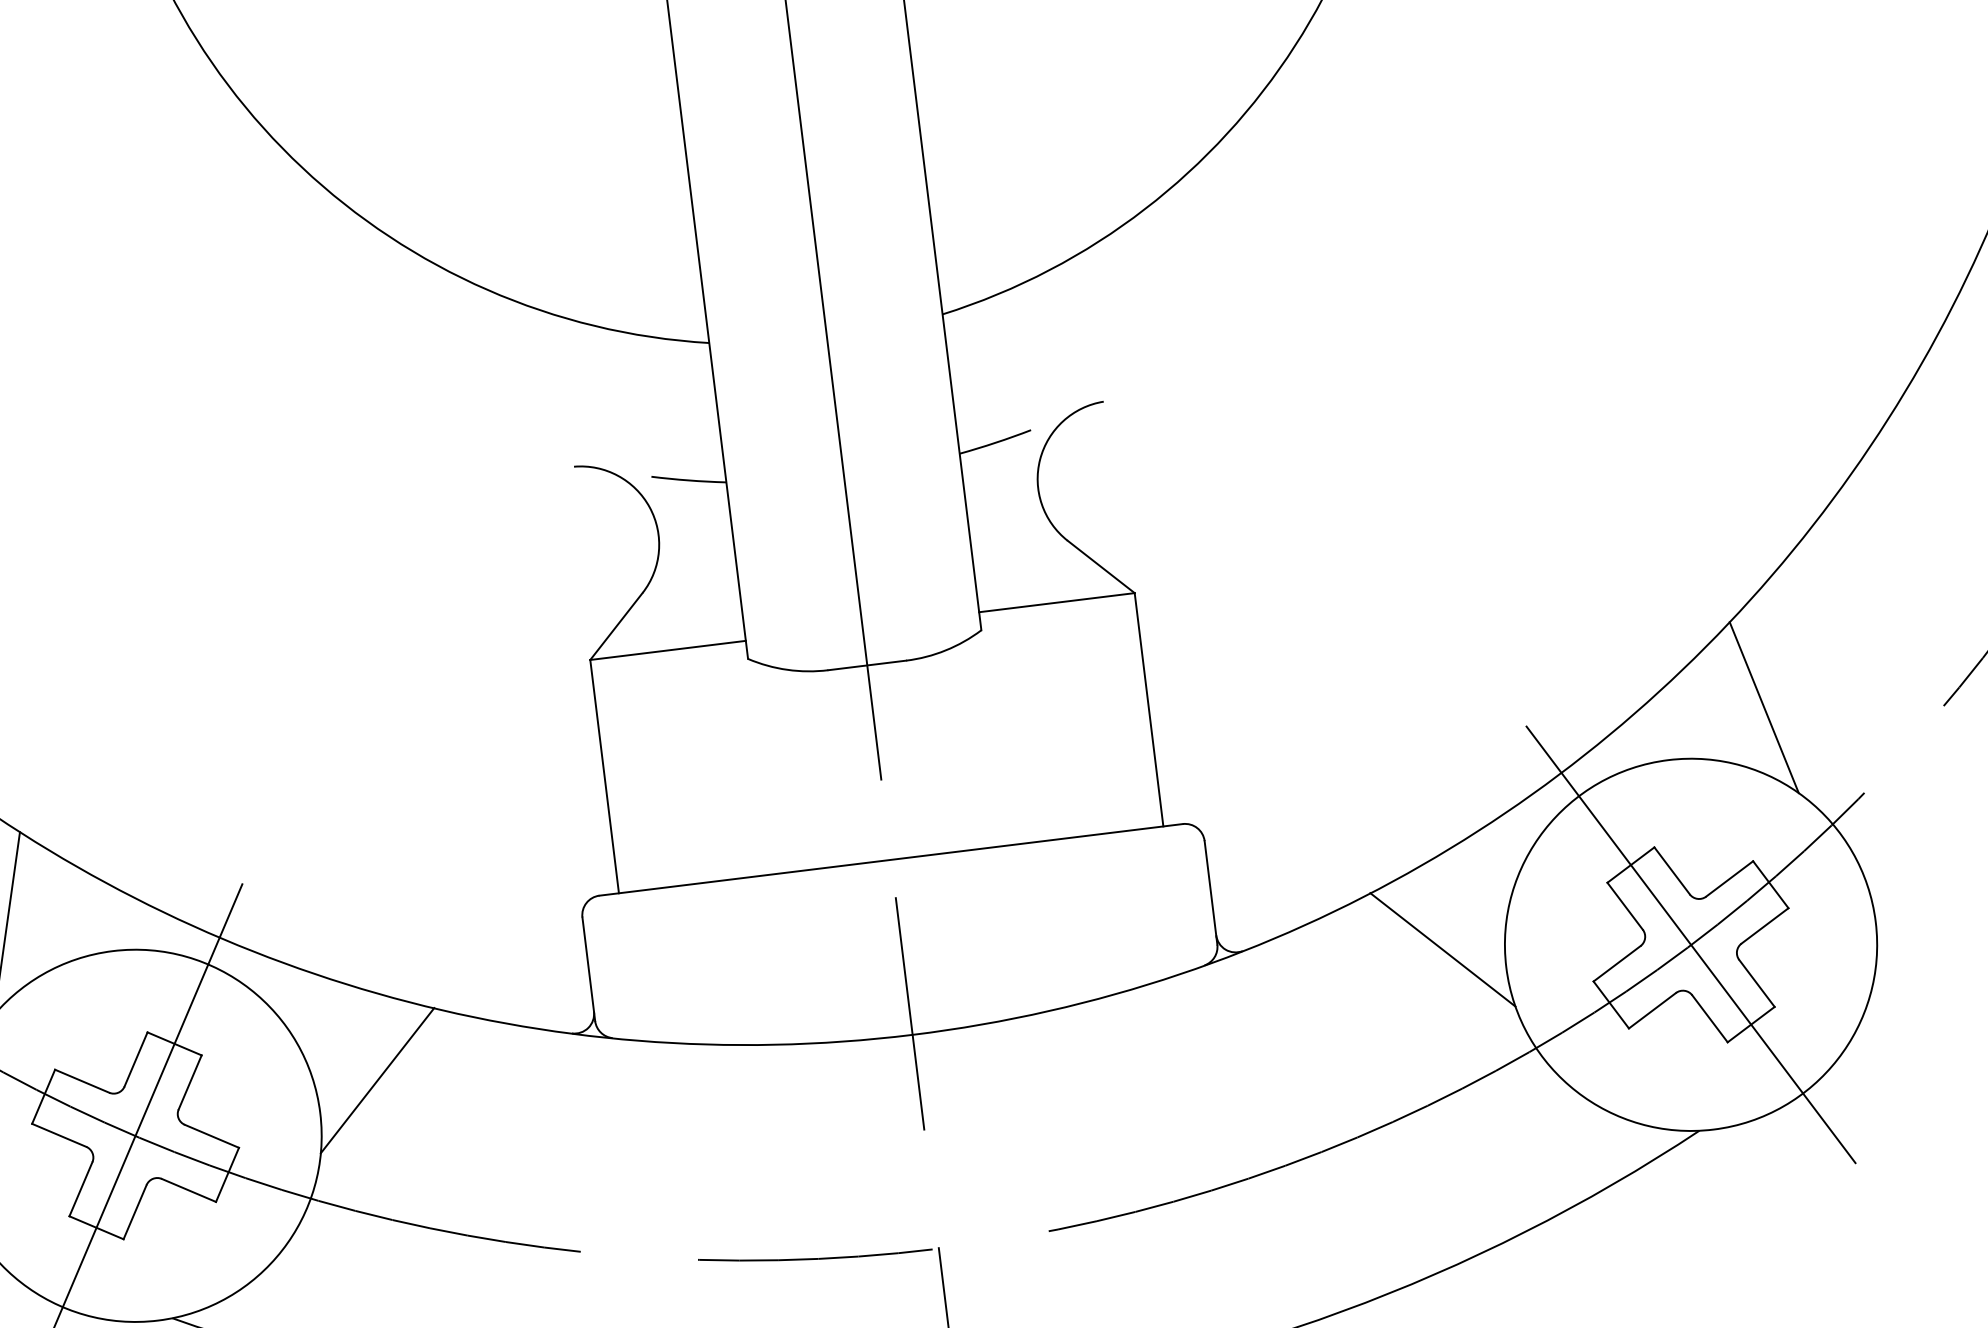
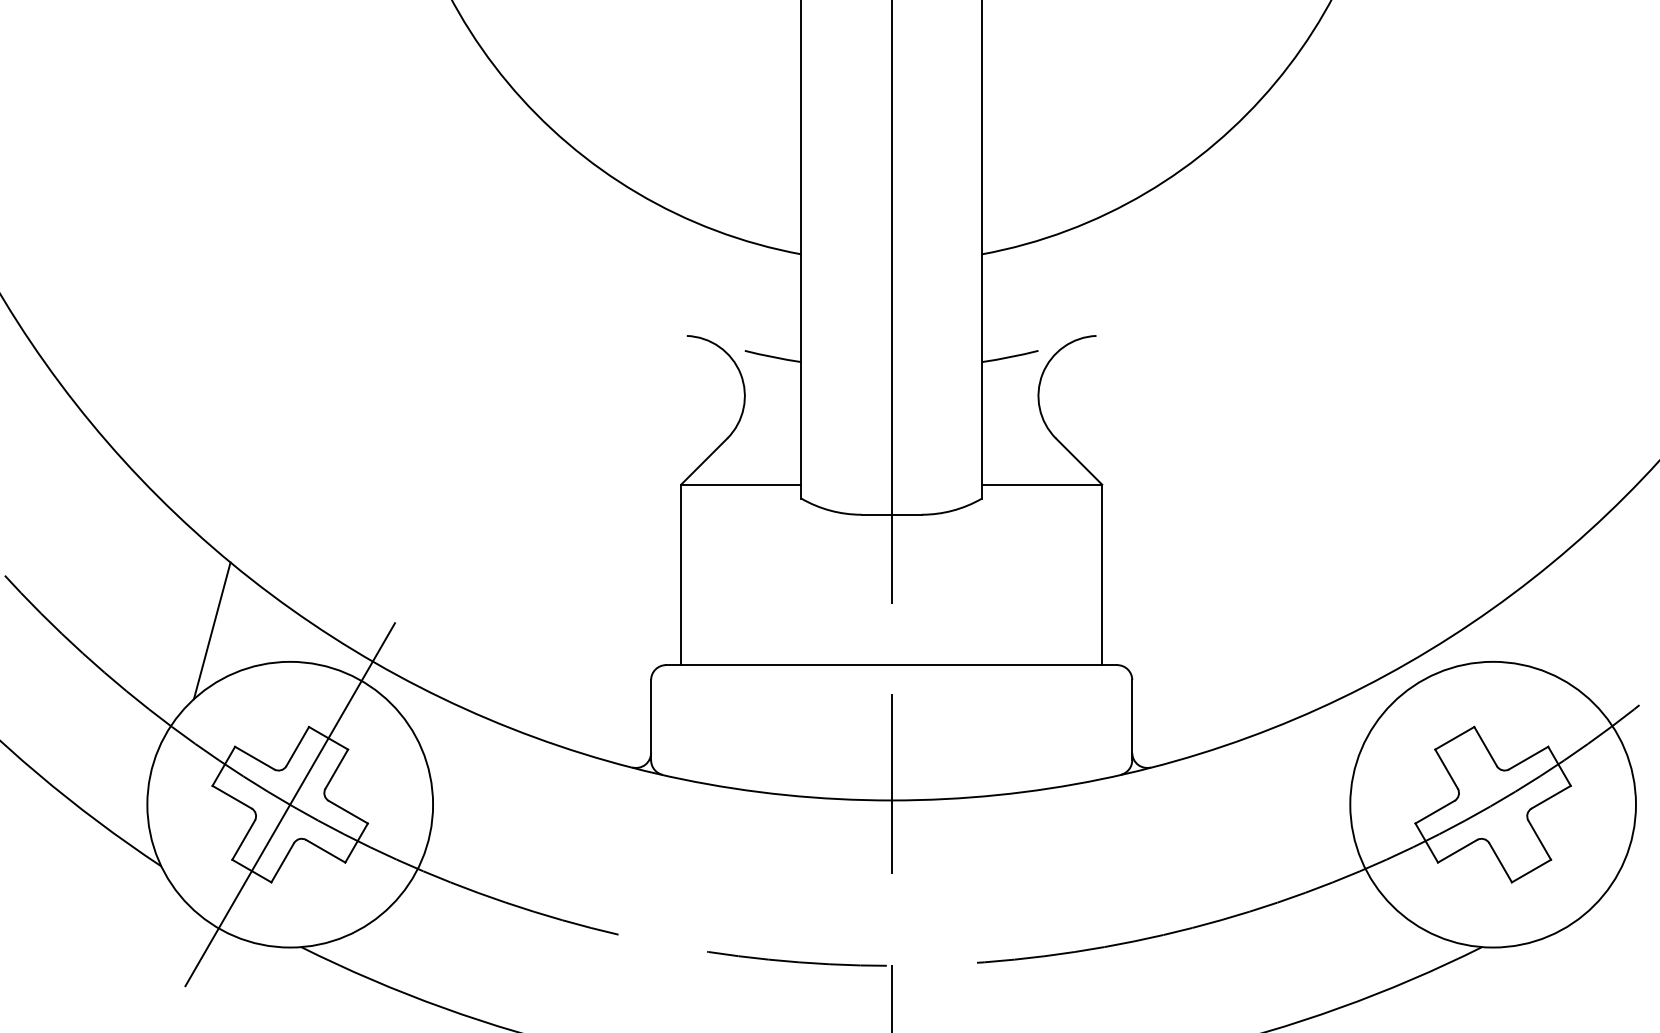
line: (1763, 707) -> (1570, 630), removed
line: (1690, 944) -> (1492, 804), removed
line: (1442, 950) -> (1303, 785), removed
line: (377, 1080) -> (479, 785), removed

